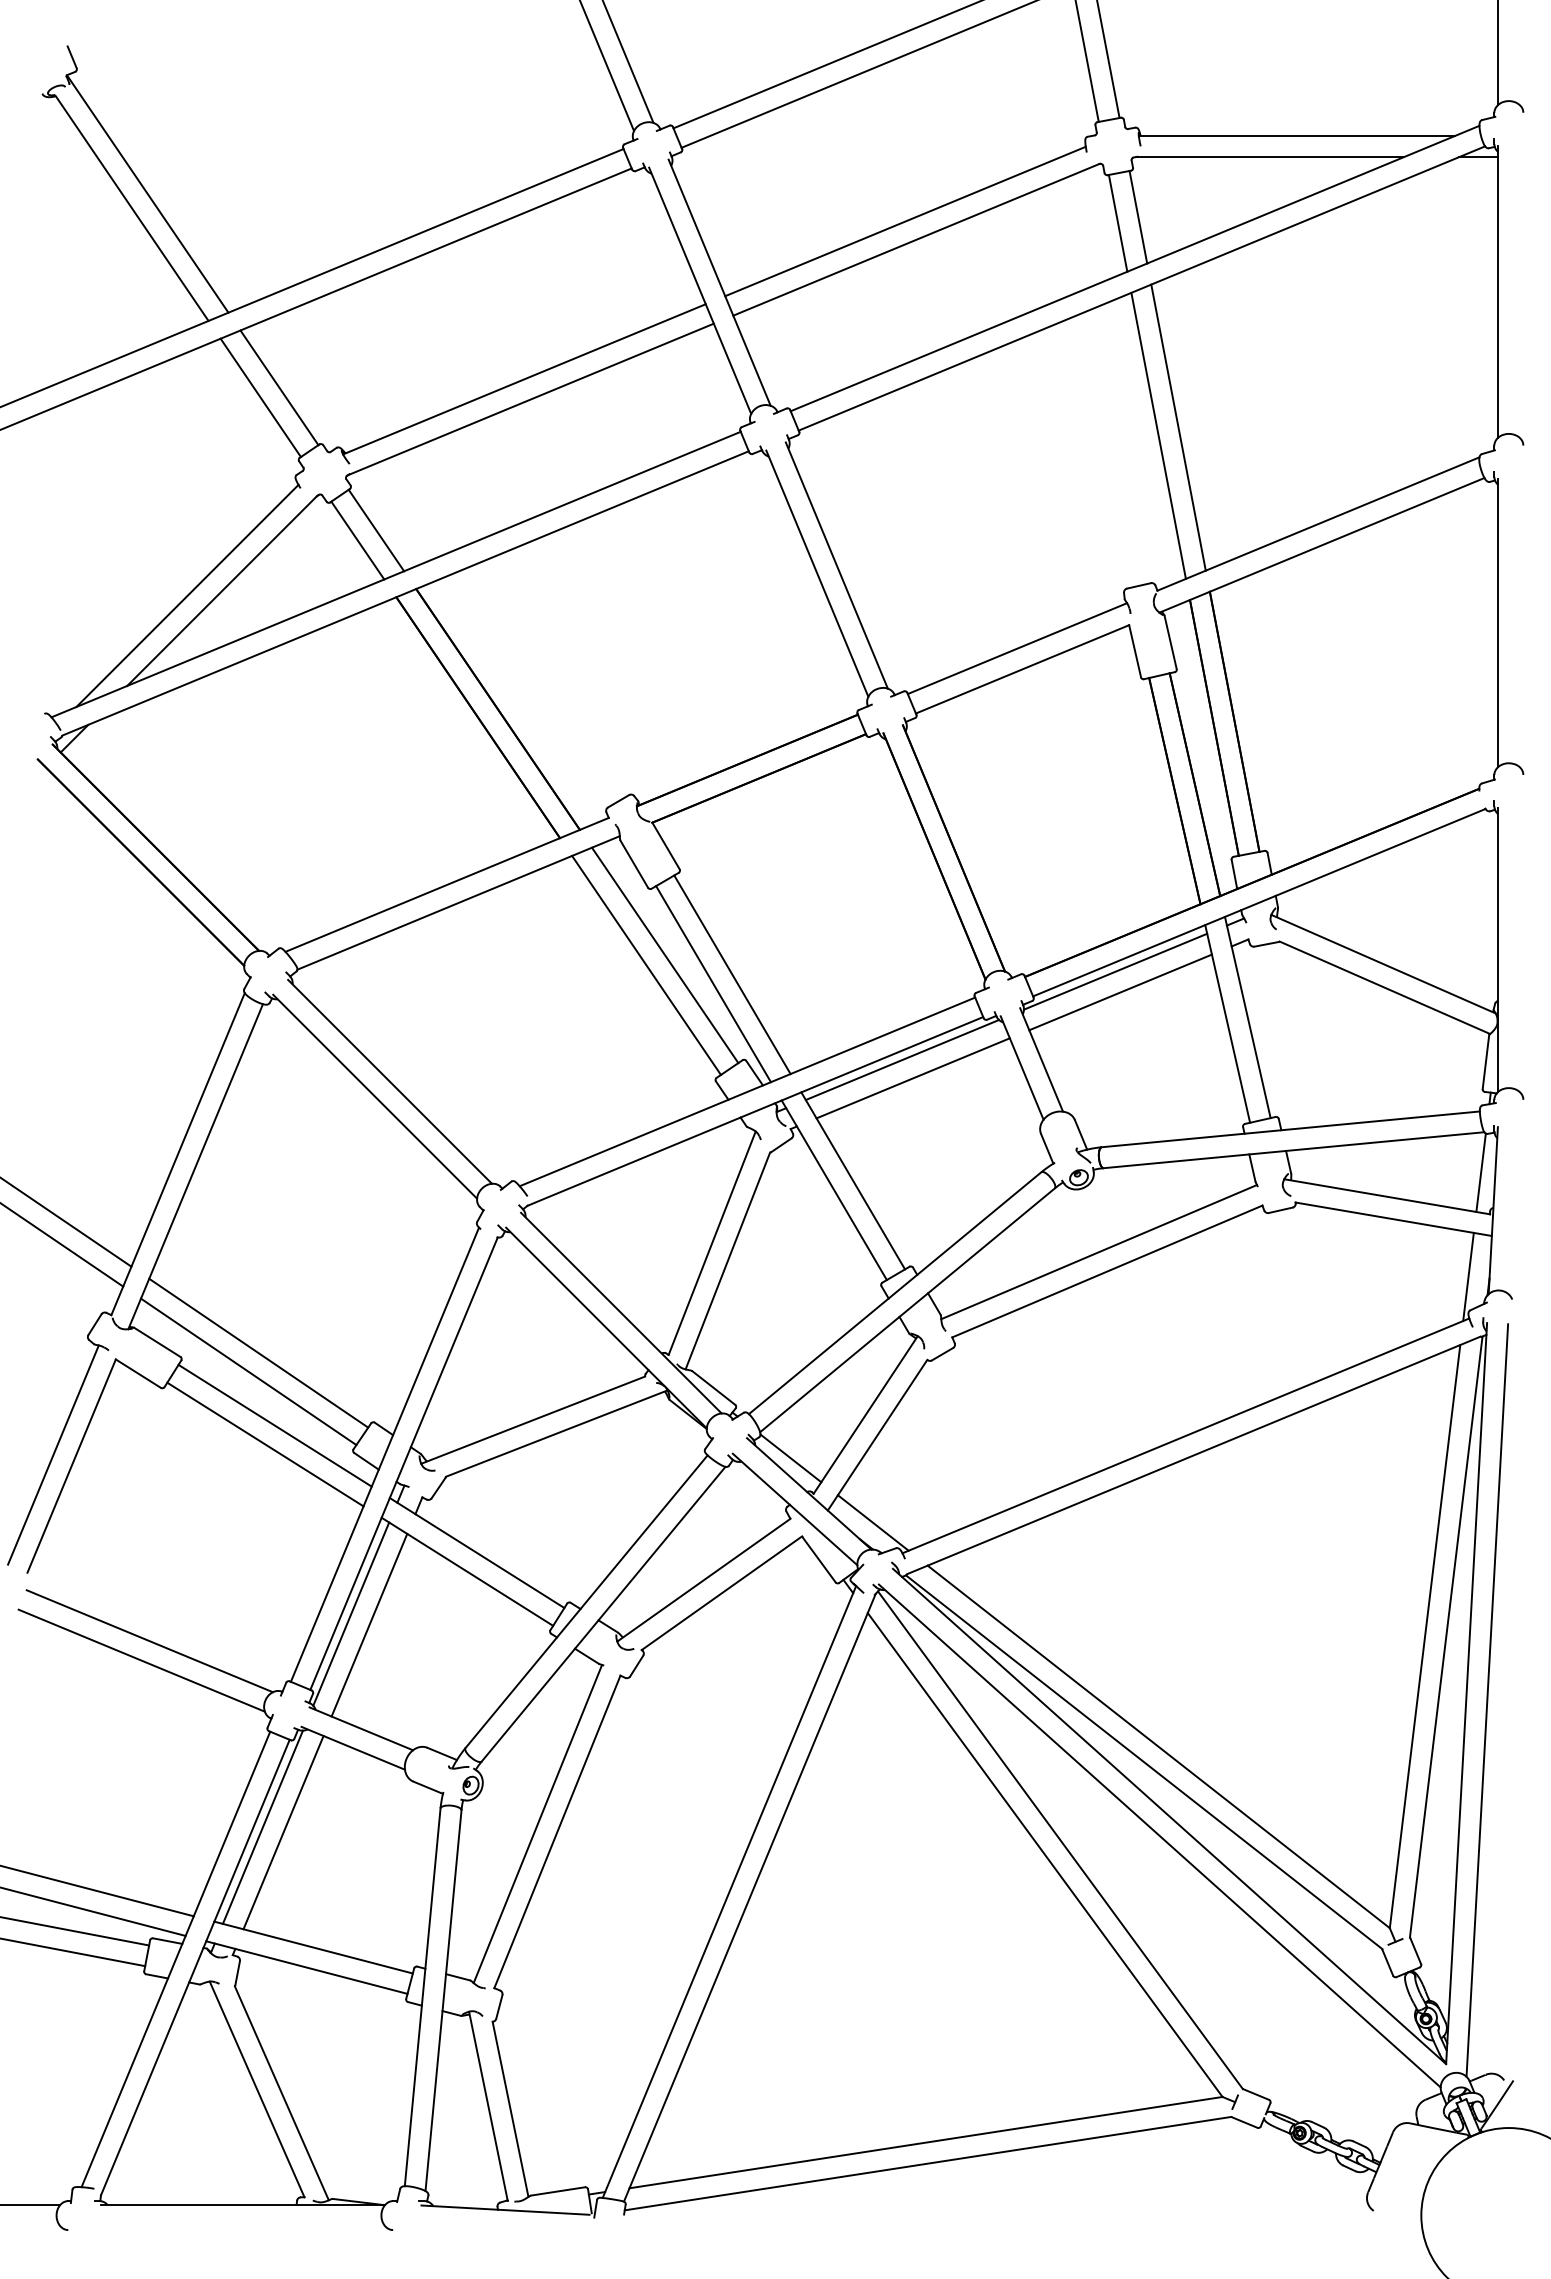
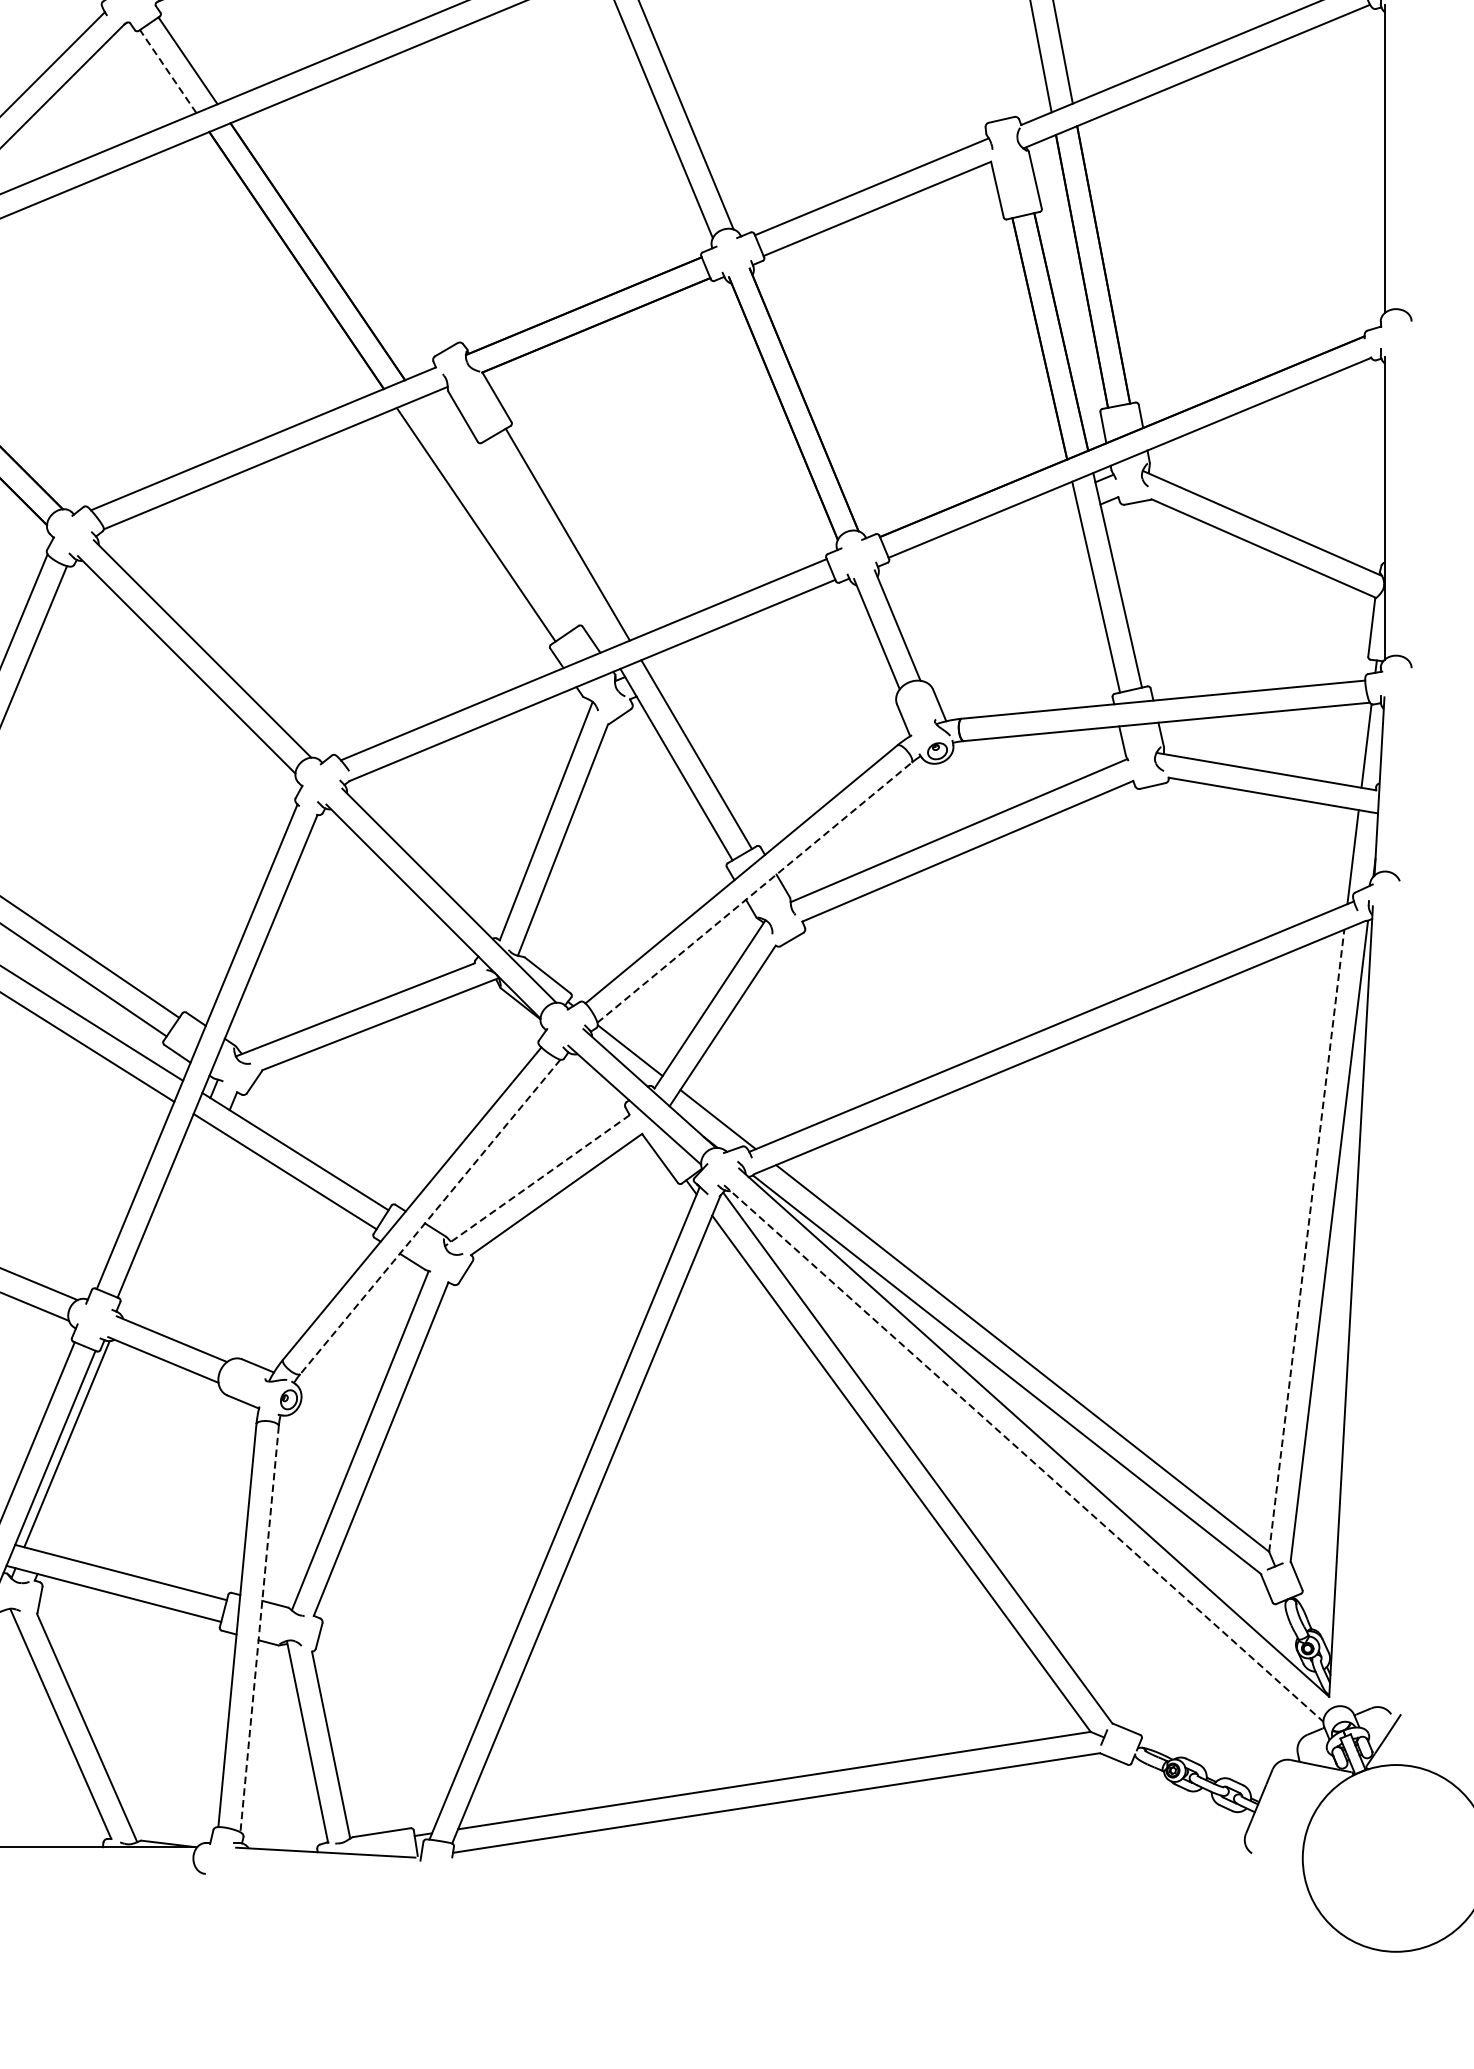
line: (357, 540) -> (167, 71), solid -> dashed
line: (664, 955) -> (495, 514), removed
line: (1115, 971) -> (976, 531), removed
line: (713, 984) -> (547, 545), removed
line: (1120, 992) -> (981, 553), removed
line: (902, 1059) -> (749, 625), removed
line: (912, 1078) -> (759, 645), removed
line: (907, 1310) -> (754, 892), solid -> dashed
line: (703, 1580) -> (536, 1180), solid -> dashed
line: (351, 1613) -> (161, 1216), removed
line: (603, 1614) -> (430, 1217), solid -> dashed
line: (369, 1624) -> (180, 1227), removed
line: (1425, 1636) -> (1307, 1240), solid -> dashed
line: (1487, 1700) -> (1373, 1308), removed
line: (283, 1832) -> (88, 1449), removed
line: (1159, 1836) -> (1023, 1454), solid -> dashed
line: (443, 2001) -> (259, 1630), solid -> dashed

